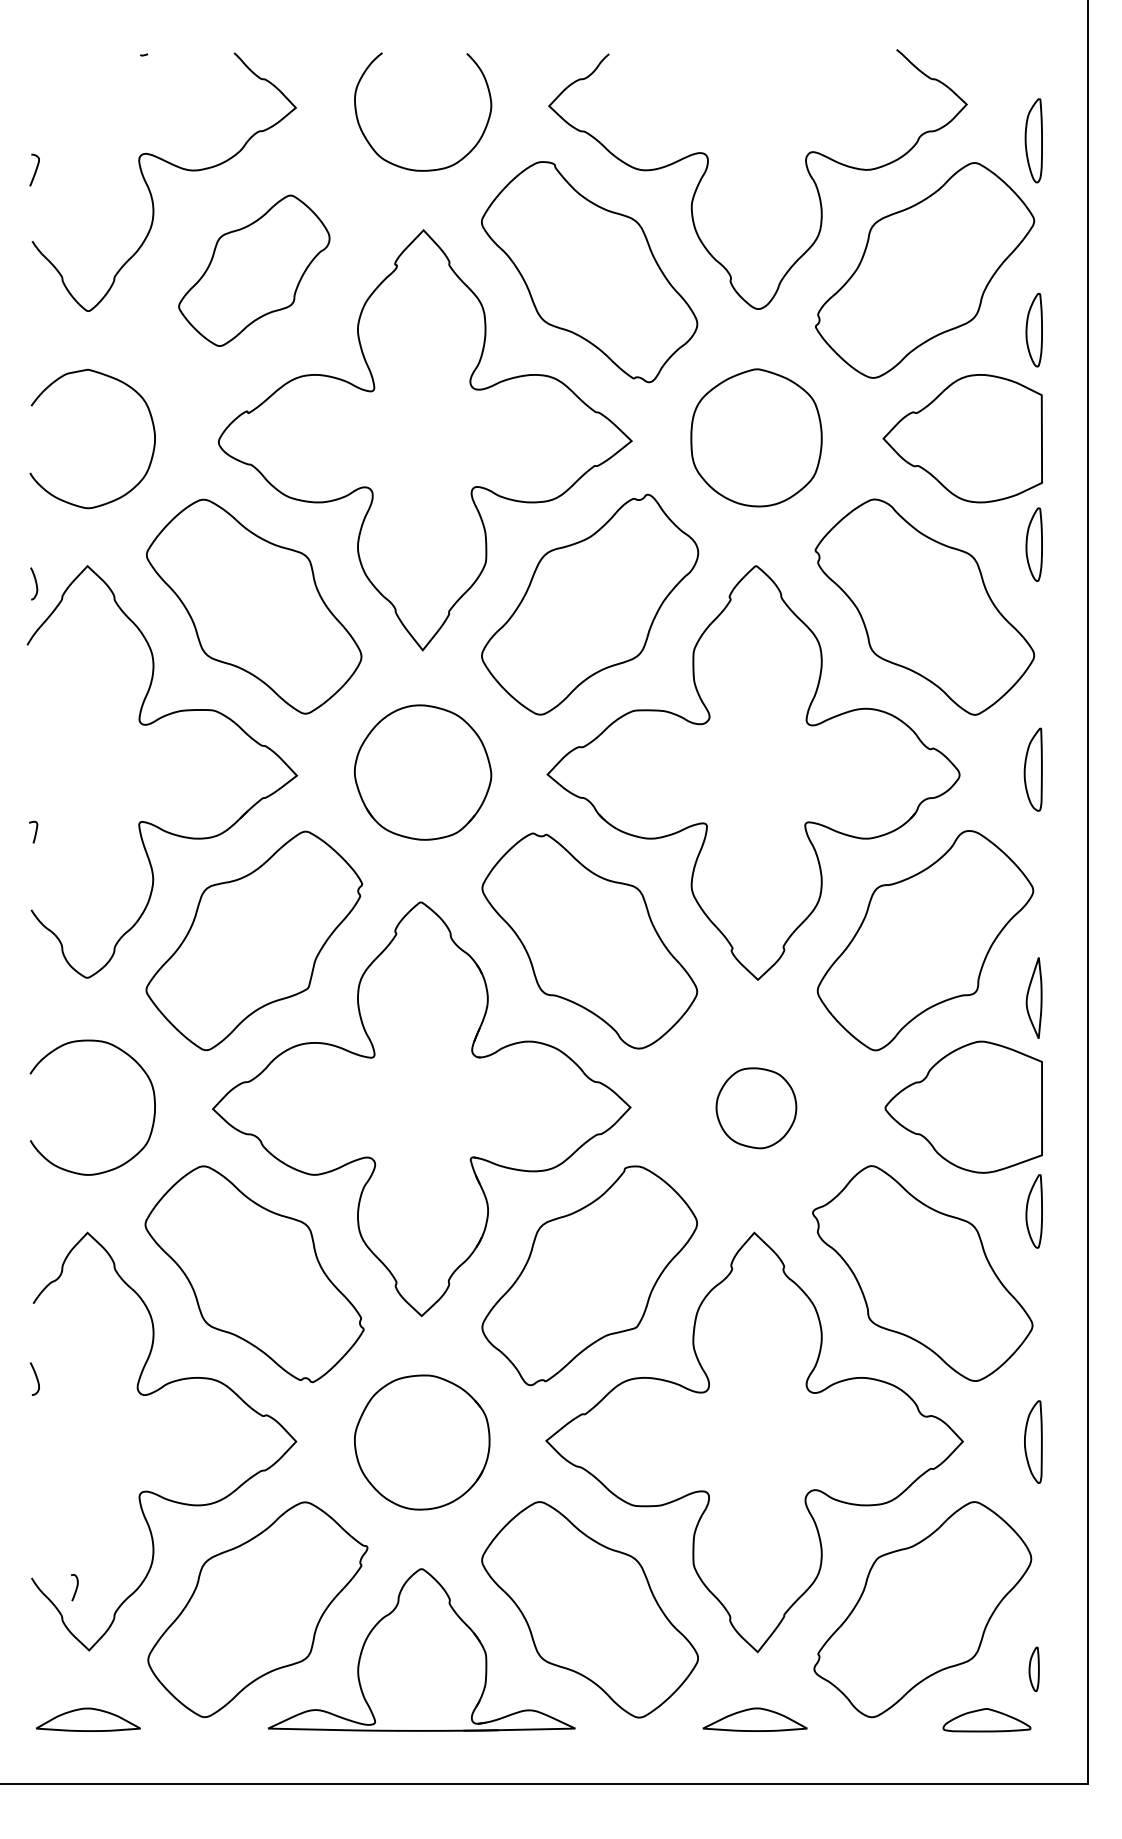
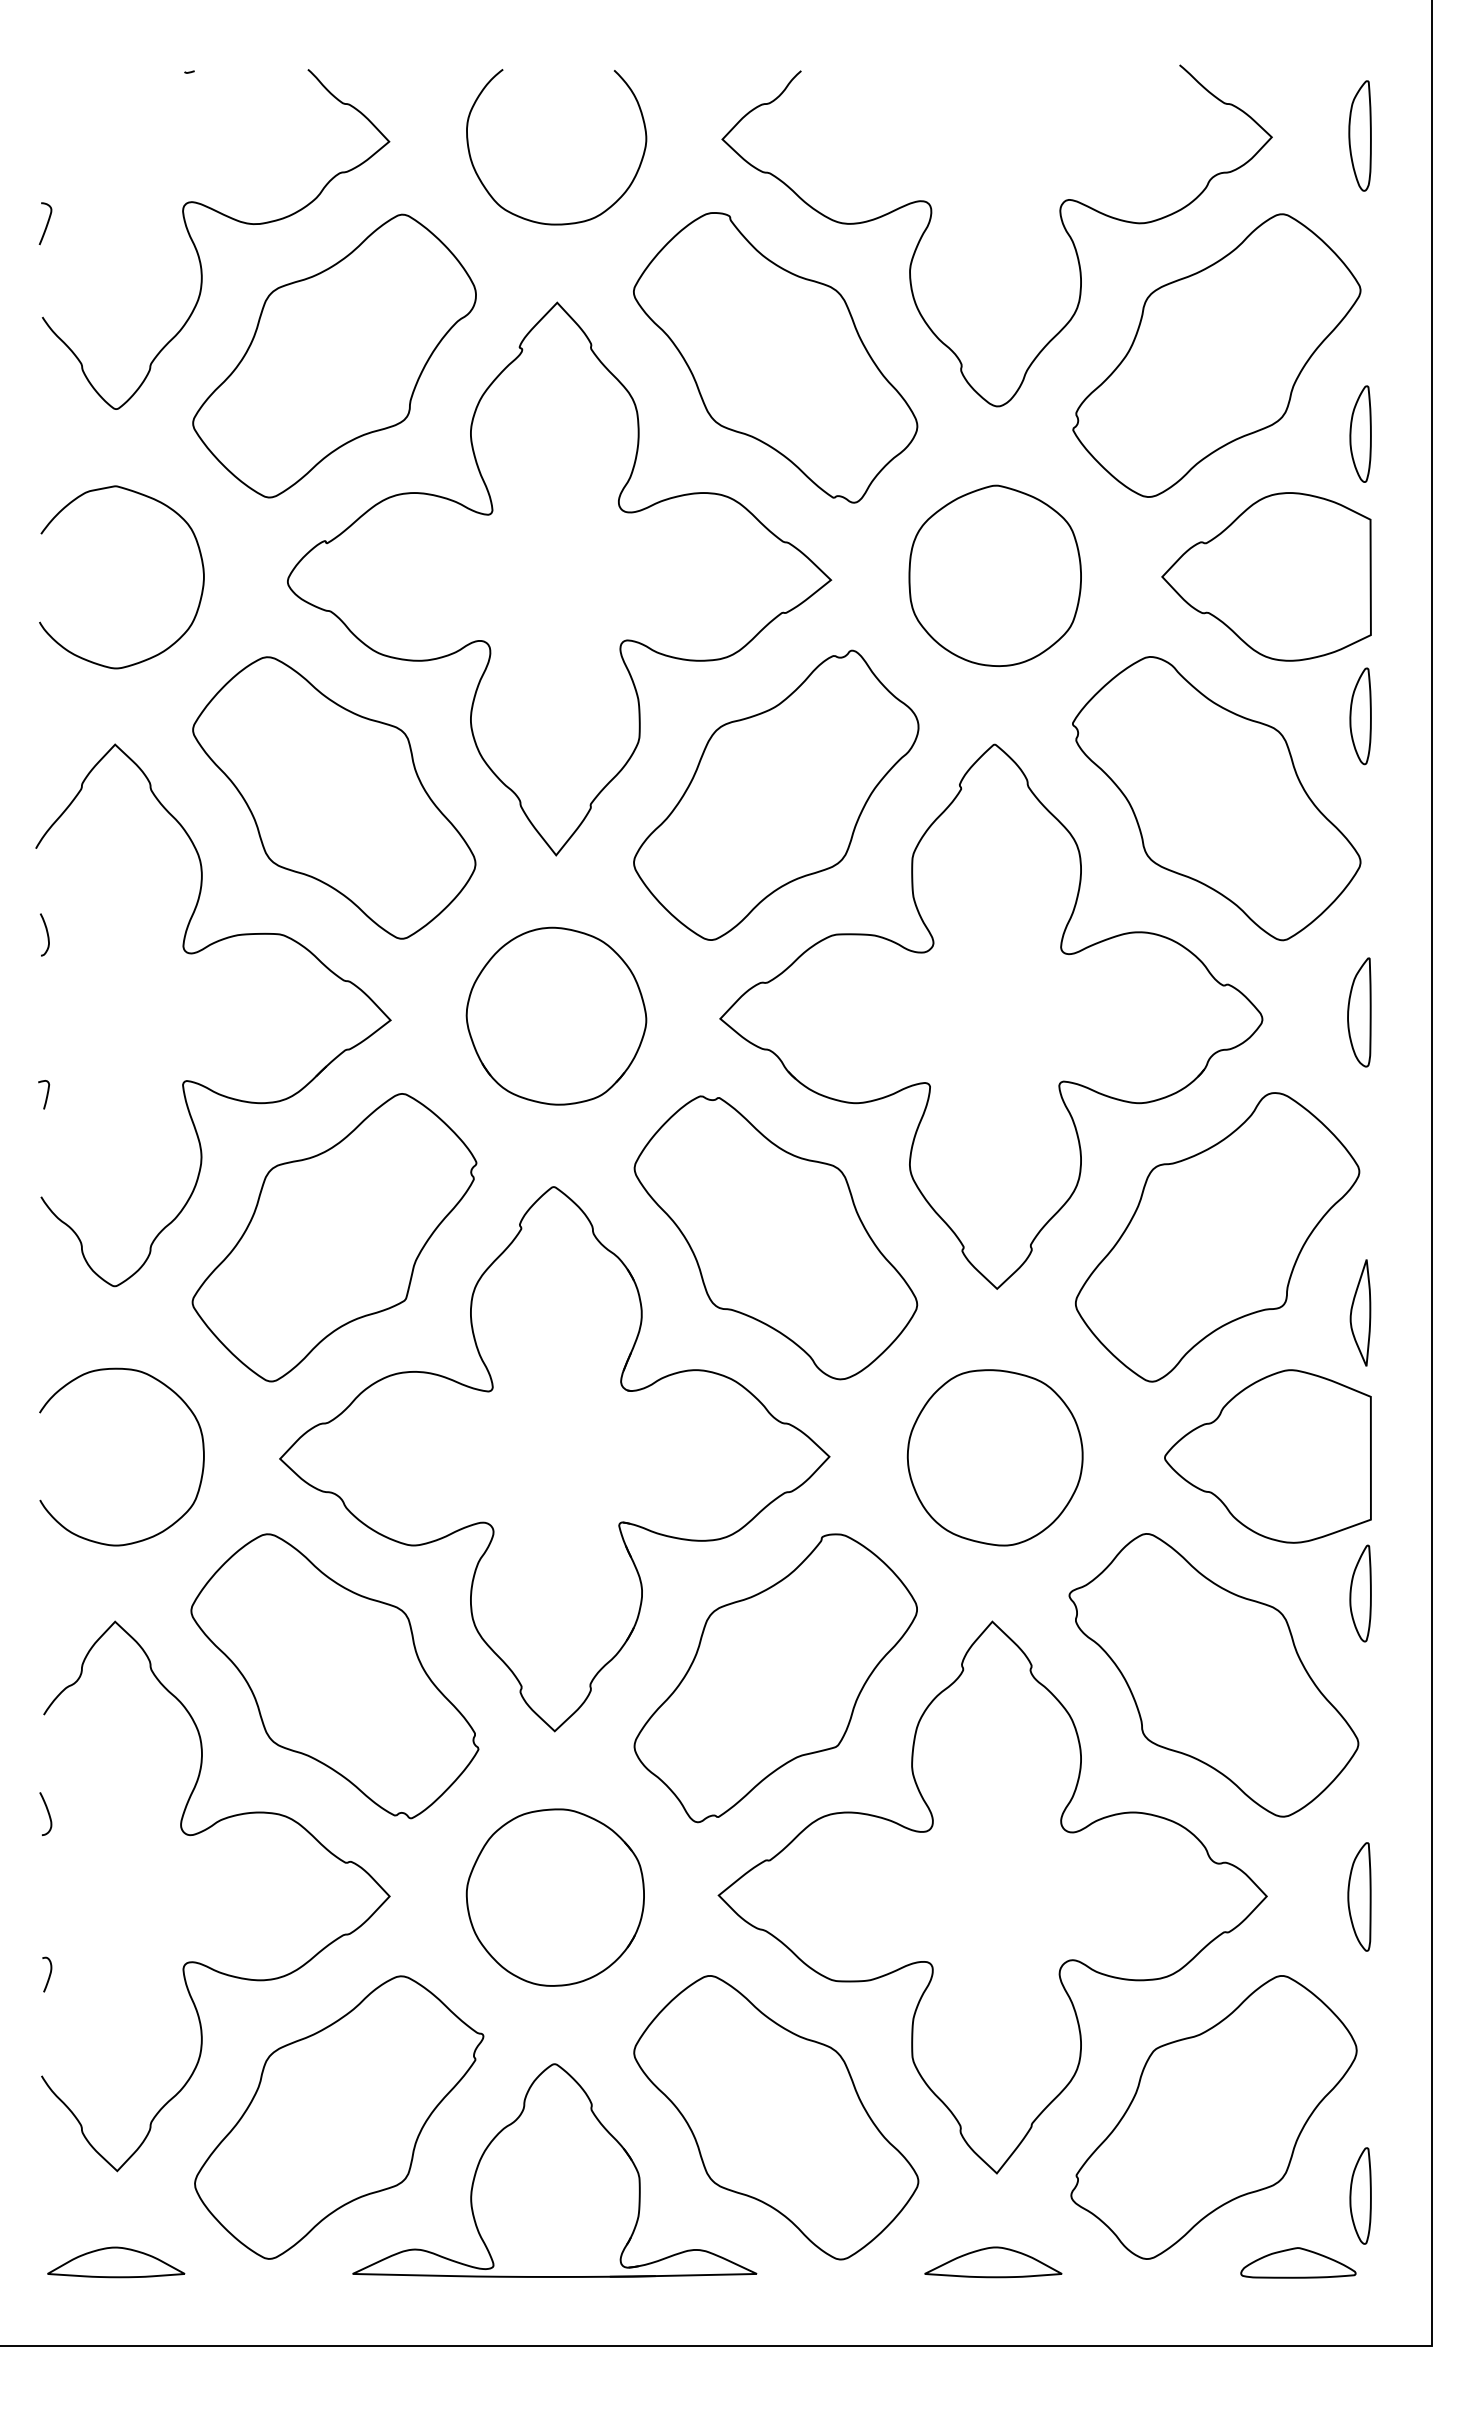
part: (1033, 140) -> (1359, 135), moved
part: (254, 270) -> (334, 355), size x1.43
curve: (35, 582) -> (46, 933), moved
part: (755, 1108) -> (994, 1457), size x1.67
curve: (76, 1587) -> (49, 1974), moved
part: (1034, 1668) -> (1360, 2195), size x1.67

